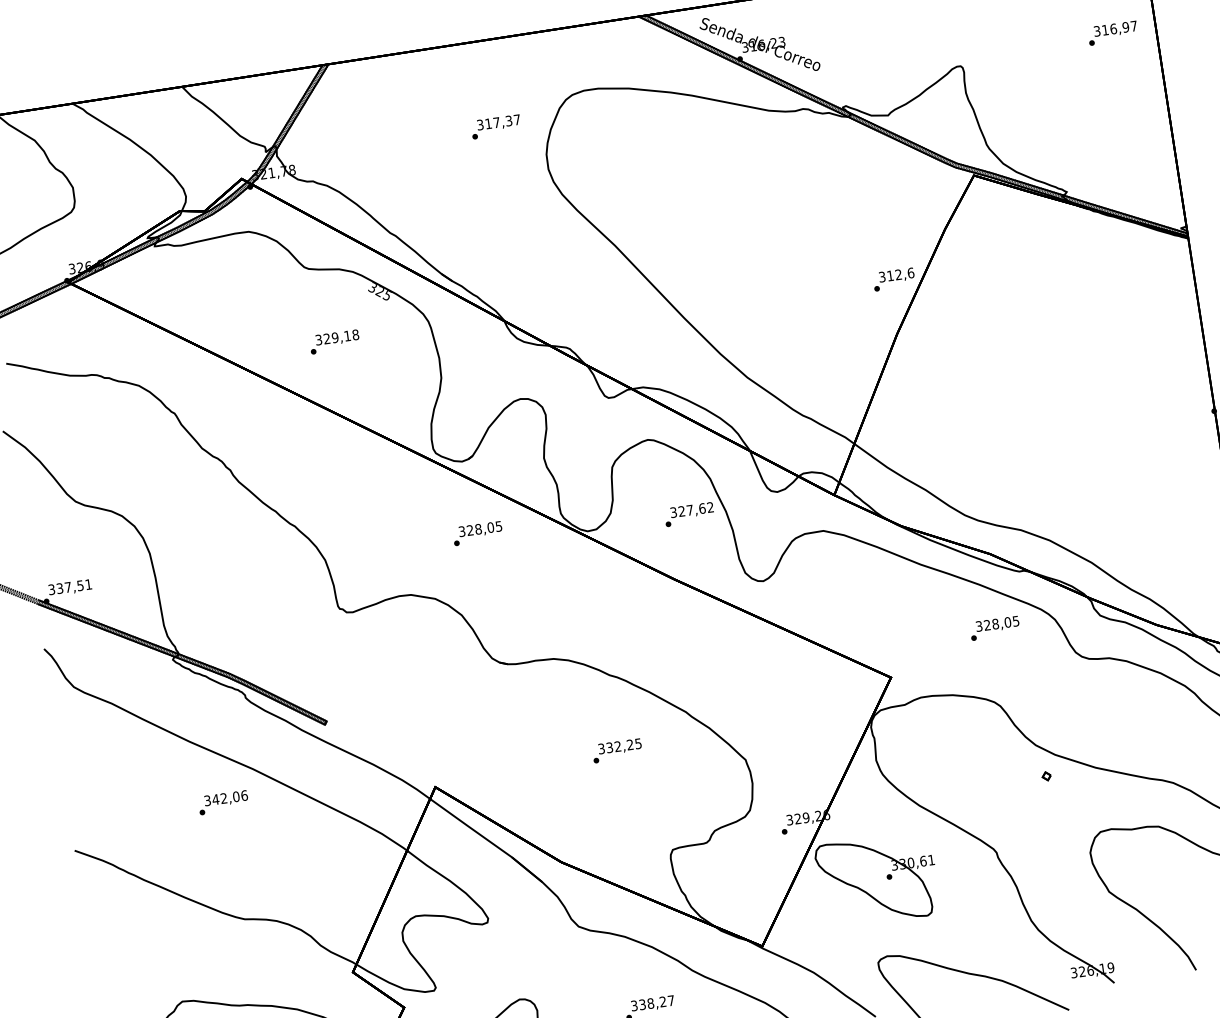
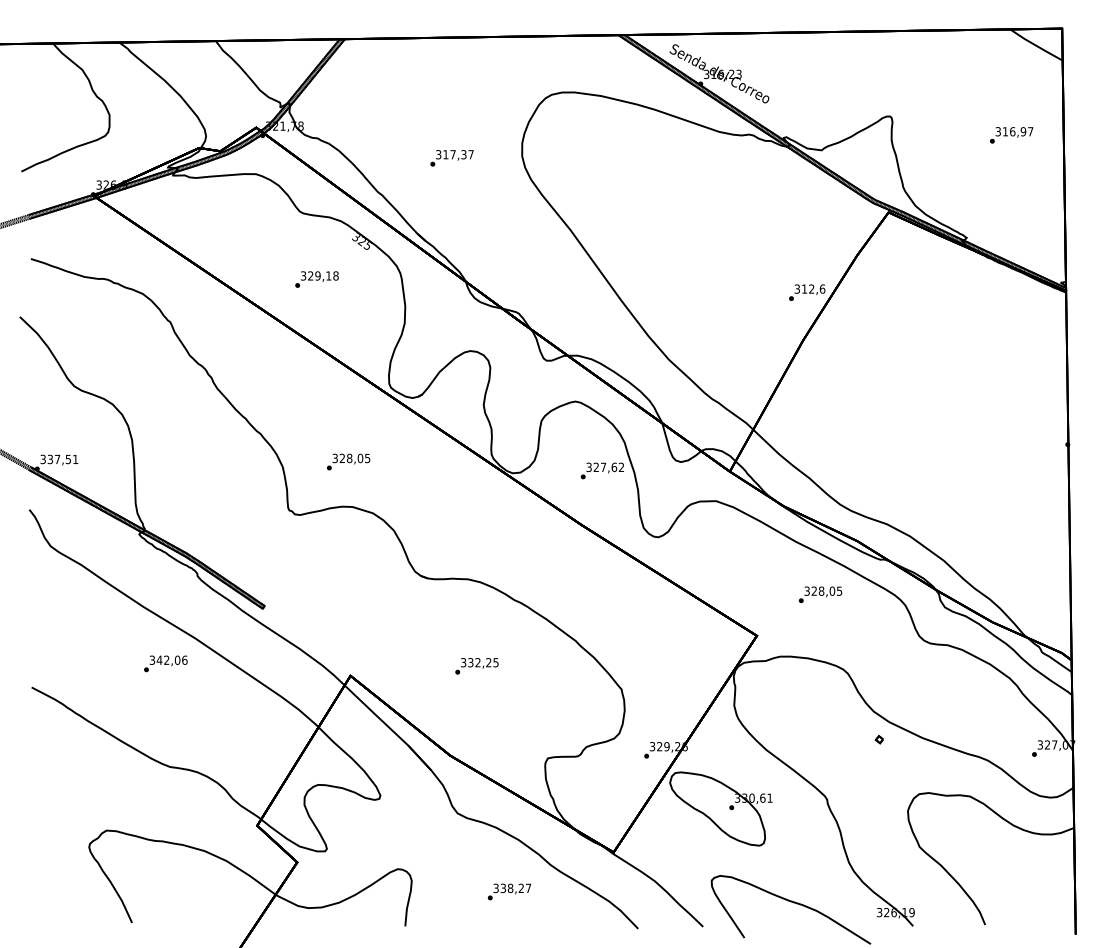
text: (1112, 33) -> (1011, 135), moved
text: (495, 127) -> (451, 158), moved
text: (477, 532) -> (348, 461), moved
text: (994, 628) -> (820, 594), moved
text: (616, 751) -> (476, 666), moved

